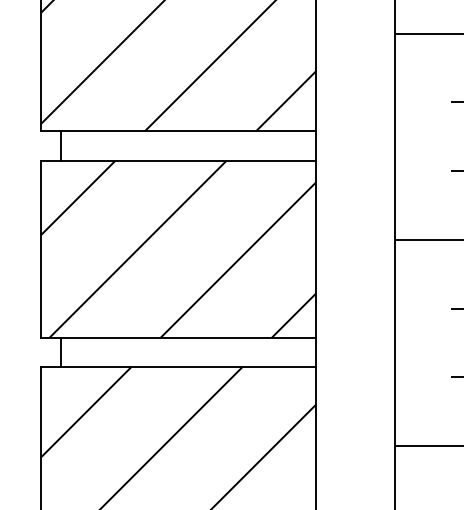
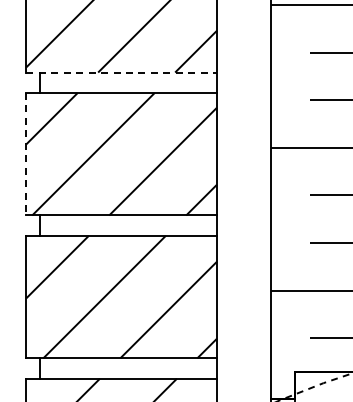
line: (179, 131) -> (122, 72), solid -> dashed
line: (41, 249) -> (26, 154), solid -> dashed

